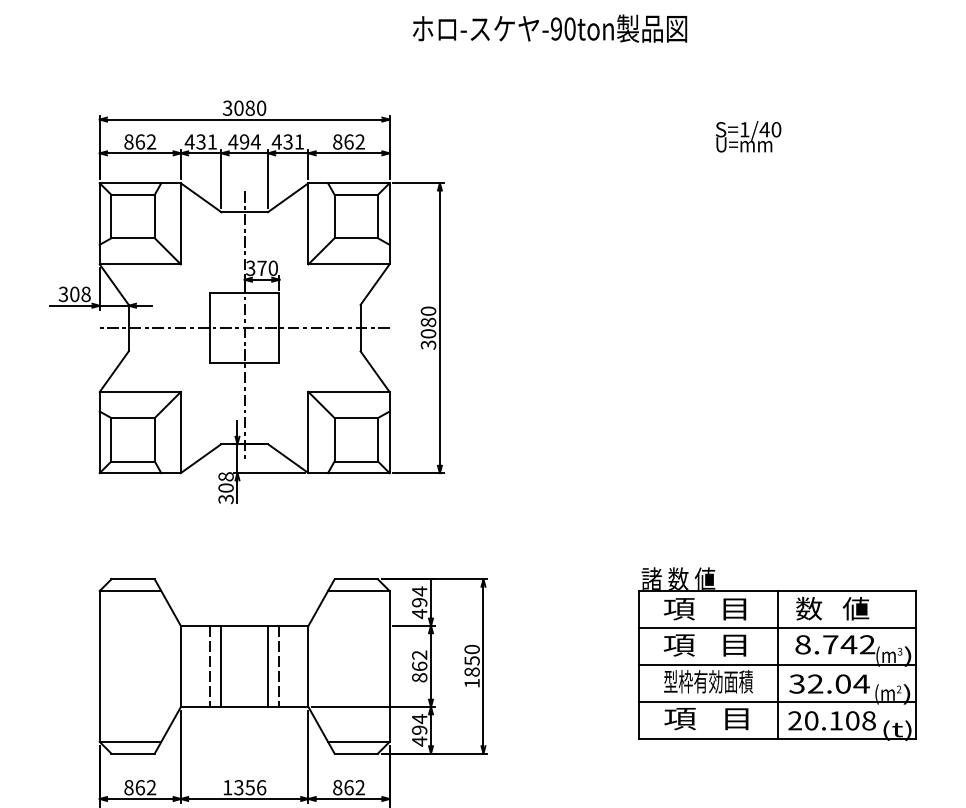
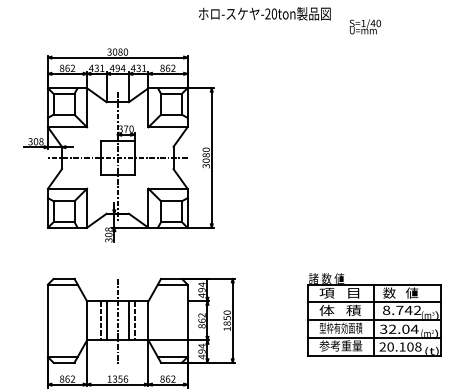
text: (555, 30) -> (267, 14), -90ton -> -20ton
text: (746, 136) -> (364, 26), moved
text: (705, 644) -> (339, 310), 項   目 -> 体   積
line: (244, 667) -> (117, 321), added
text: (707, 717) -> (340, 345), 項   目 -> 参考重量

